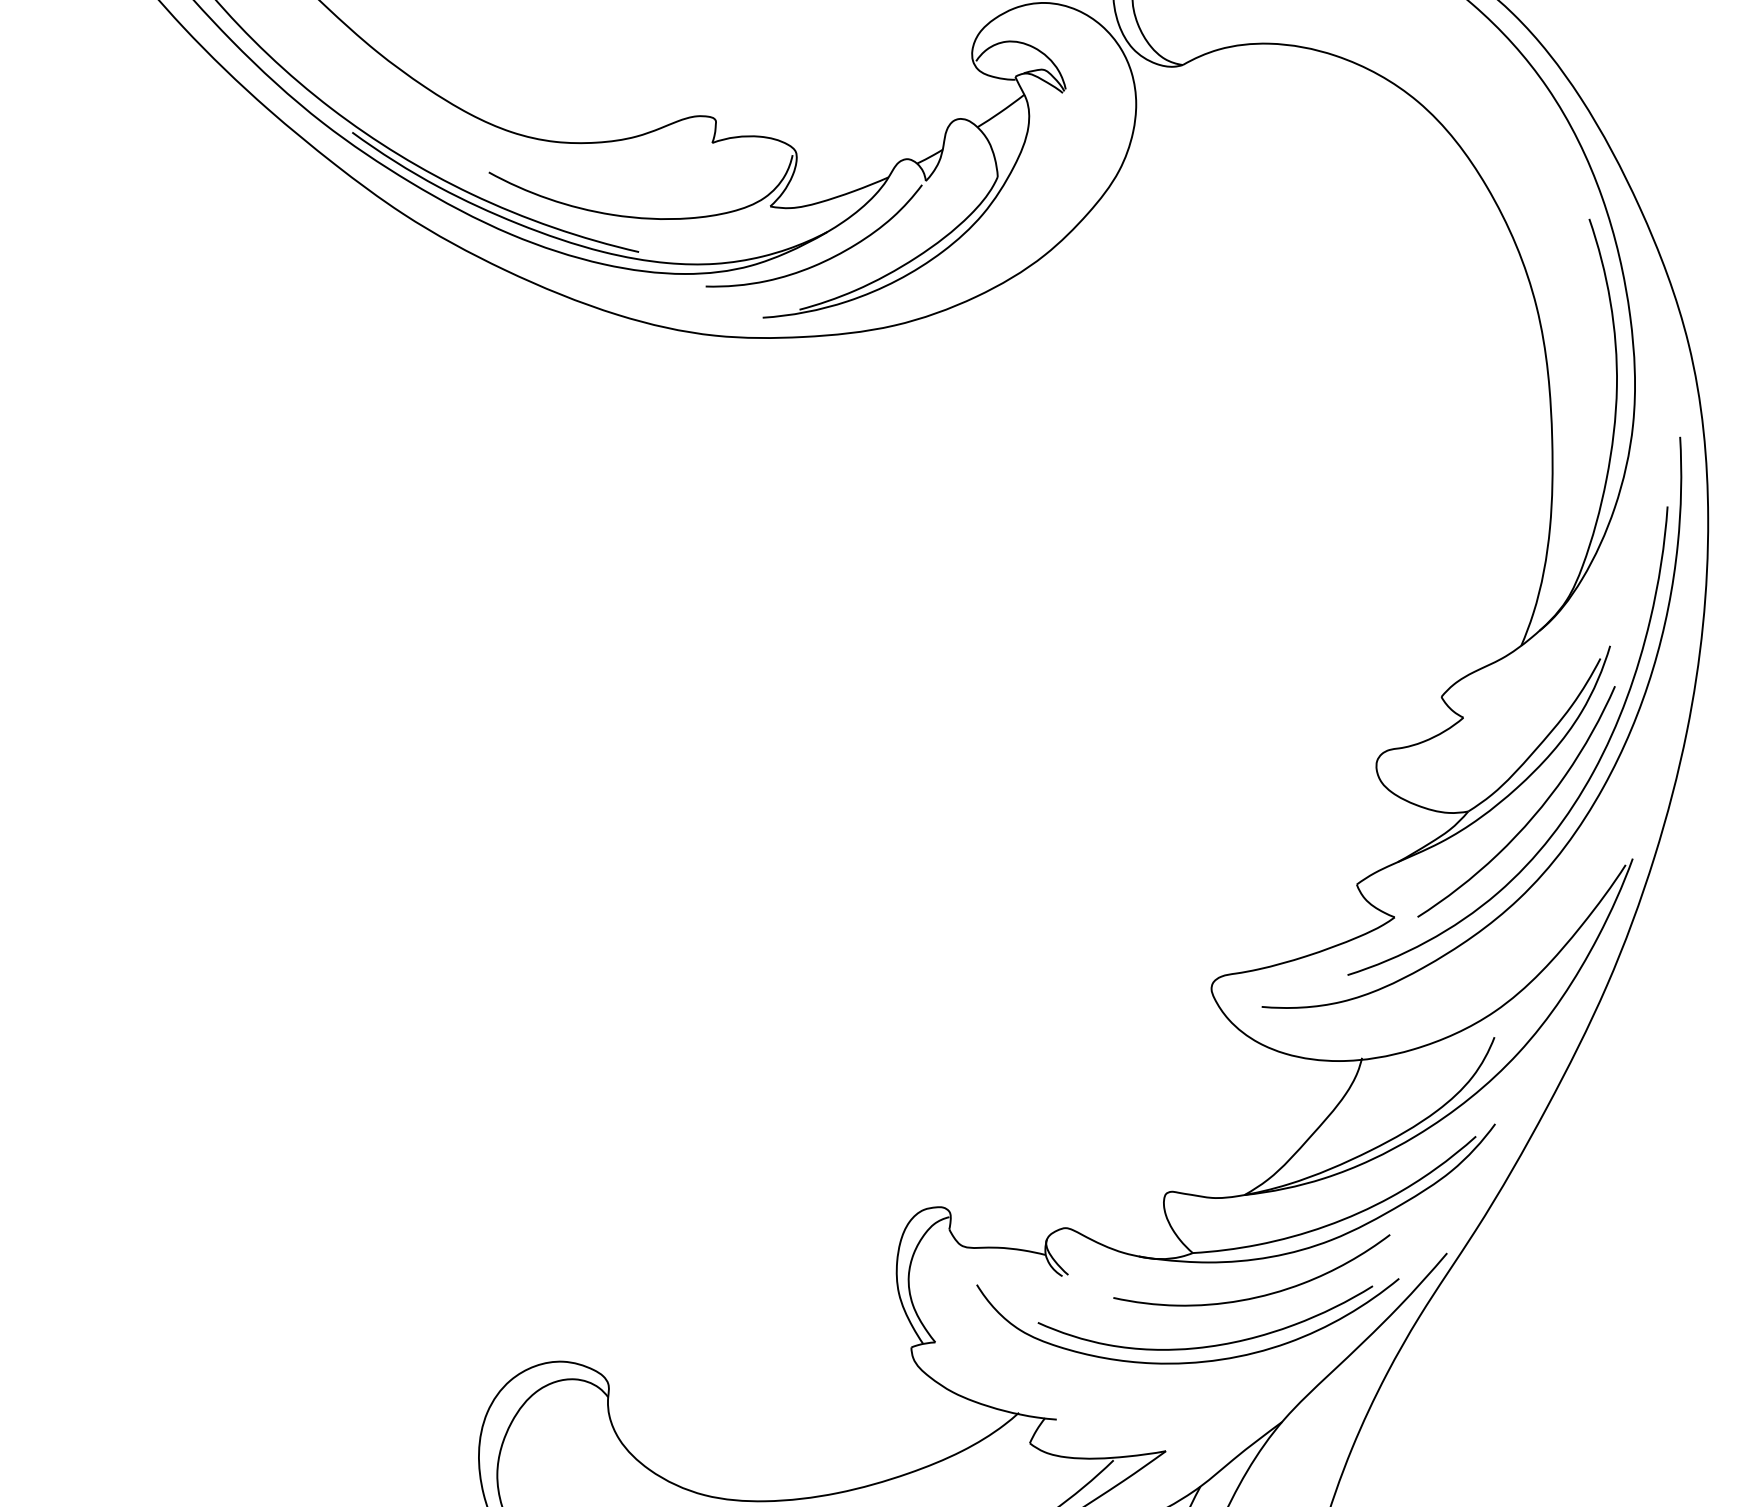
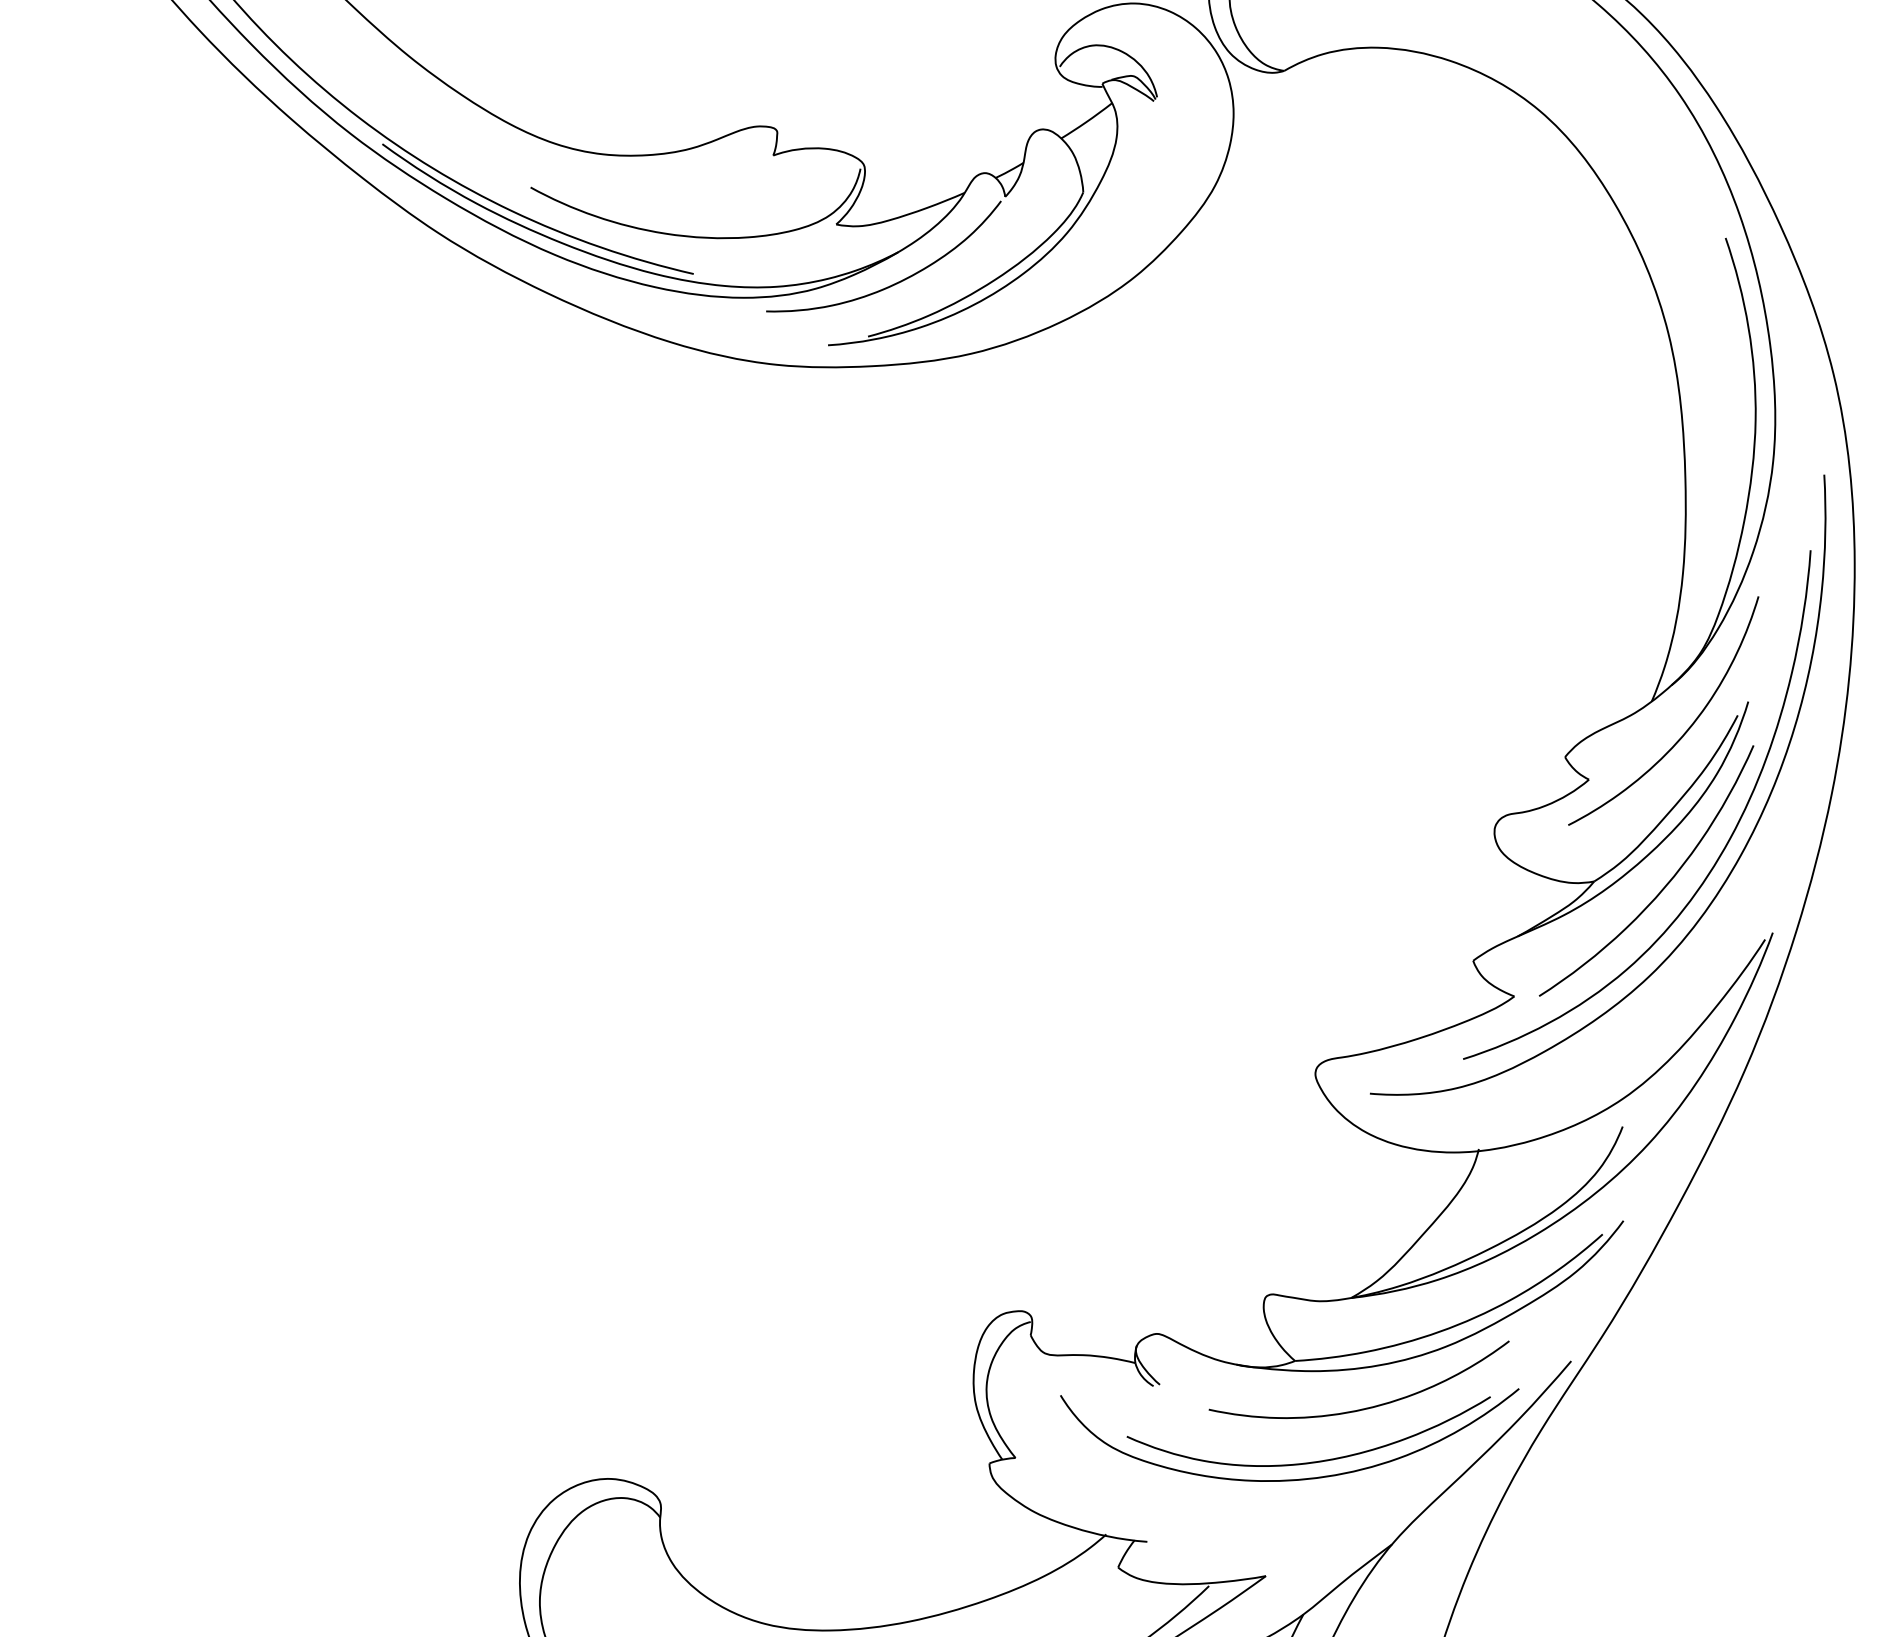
curve: (1555, 669) -> (1688, 727), added

